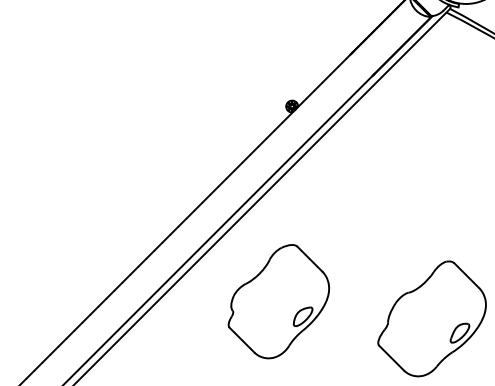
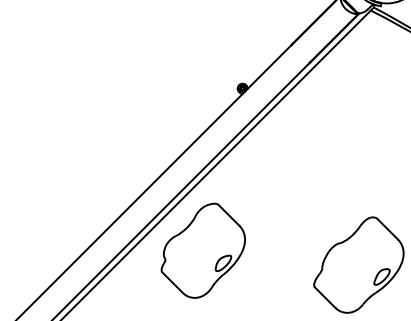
part: (278, 301) -> (203, 250), moved

